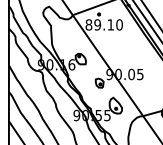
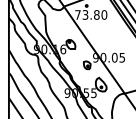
text: (99, 24) -> (87, 14), 89.10 -> 73.80

